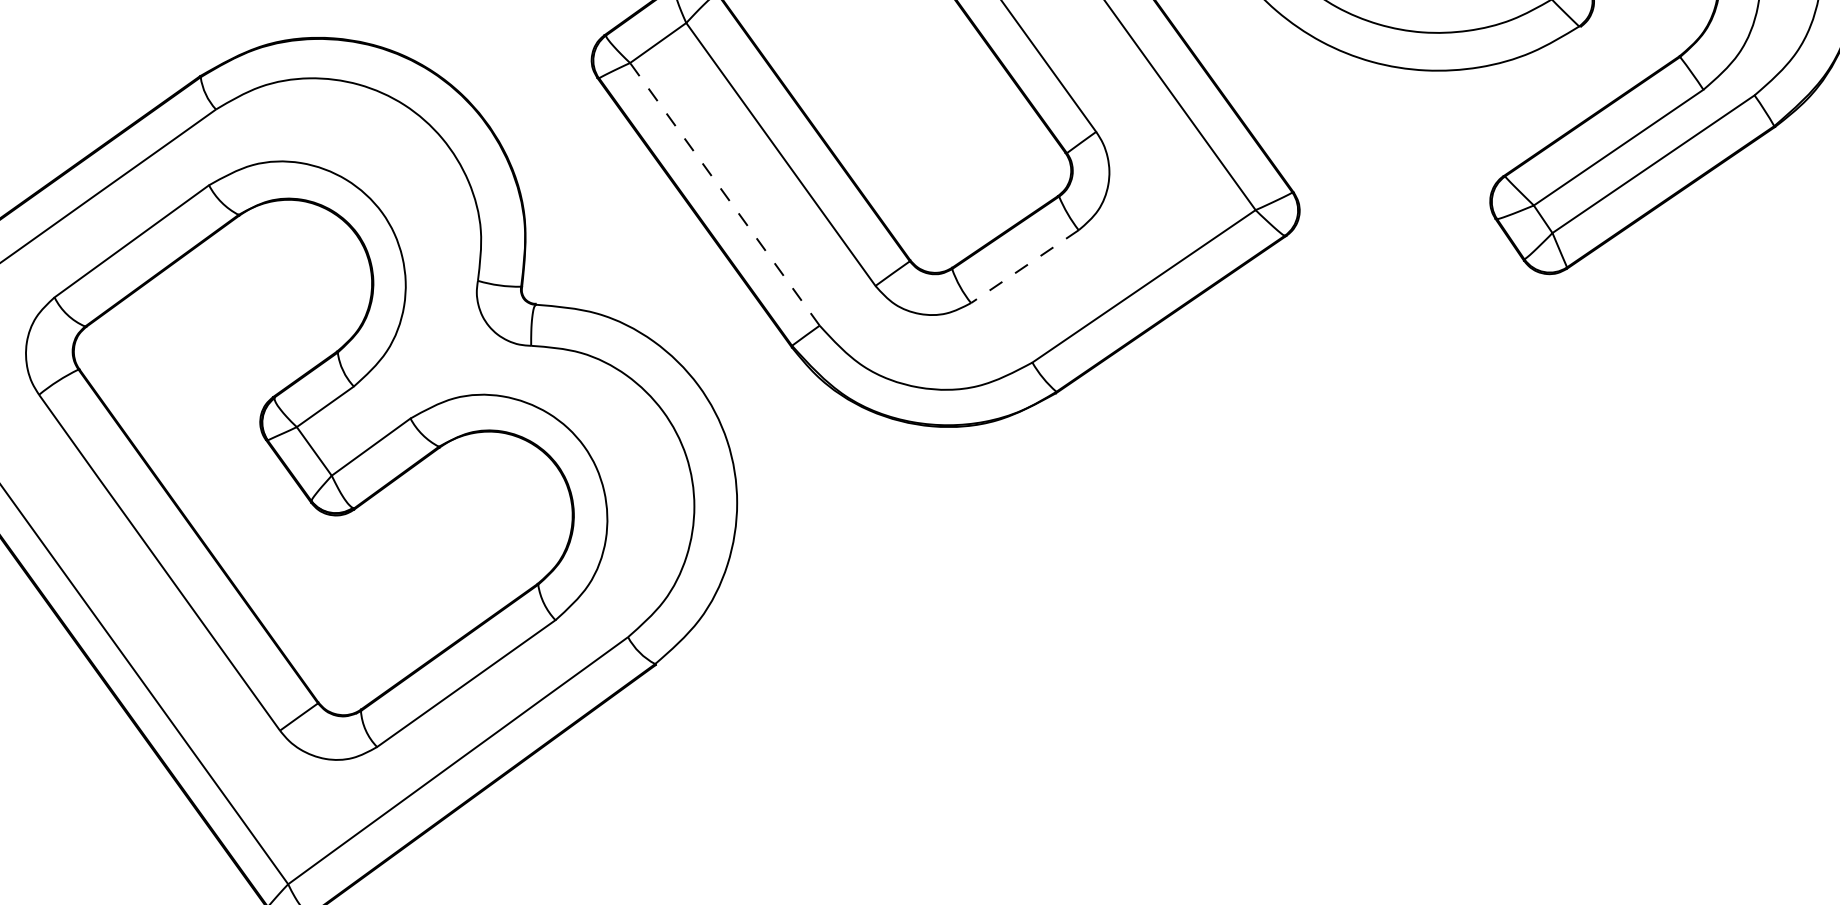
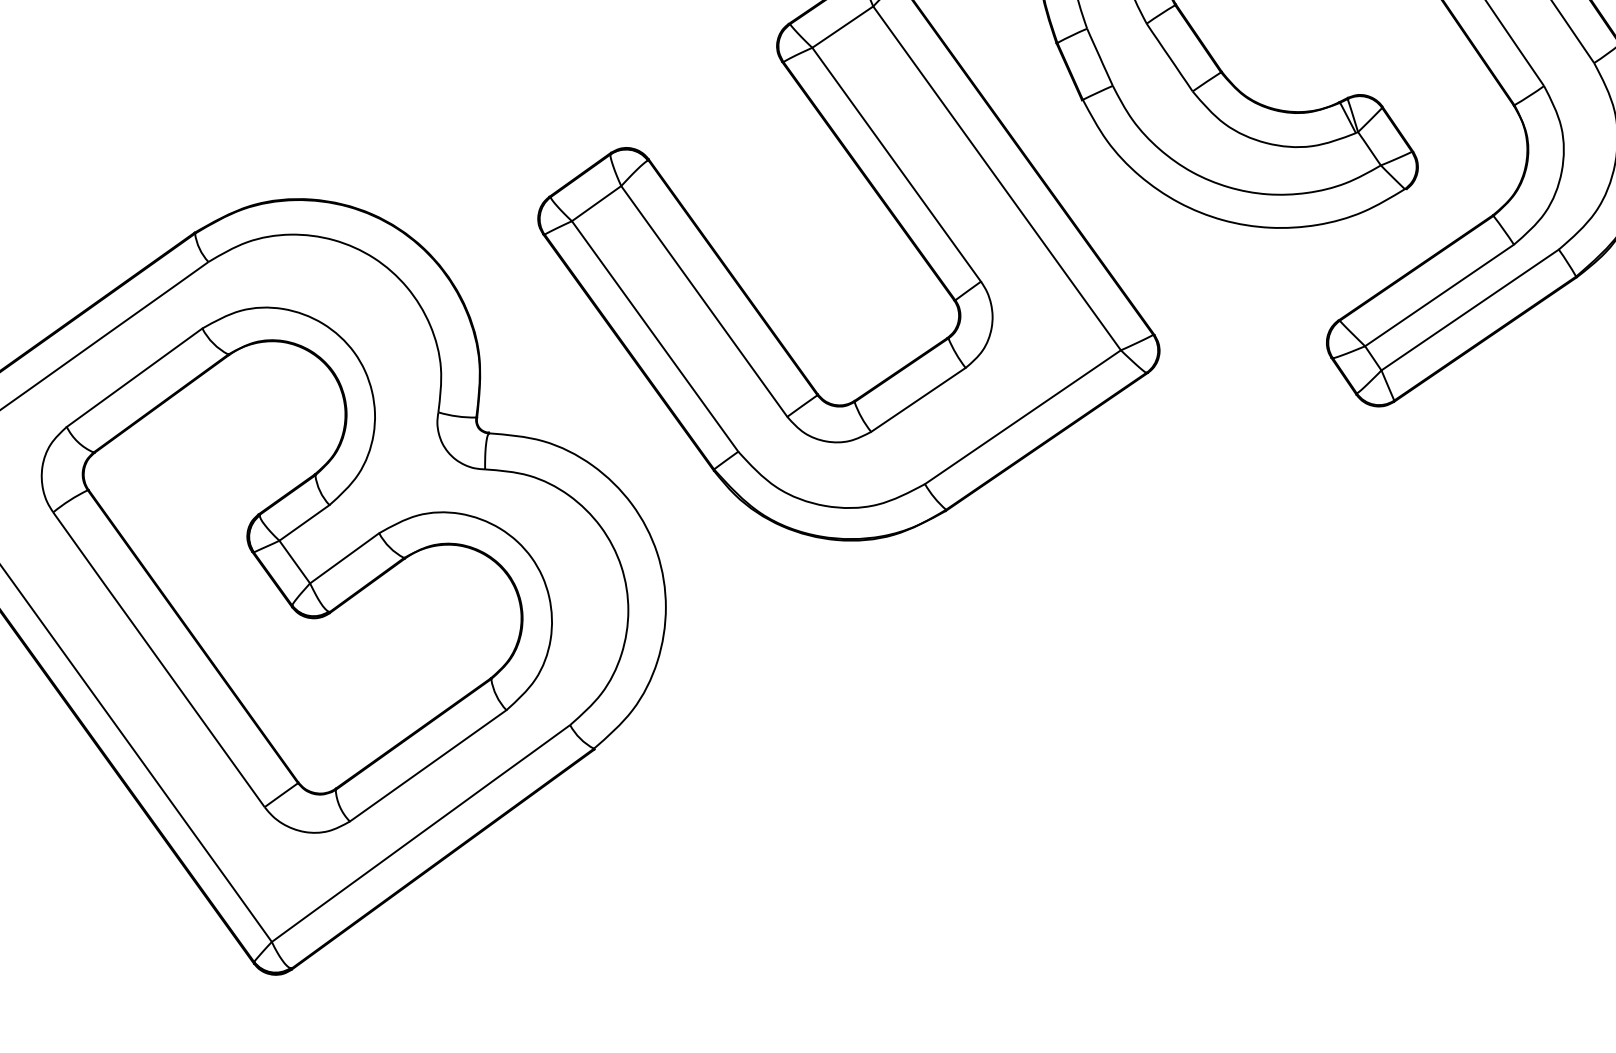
line: (724, 194) -> (654, 336), dashed -> solid
line: (1024, 267) -> (918, 400), dashed -> solid

